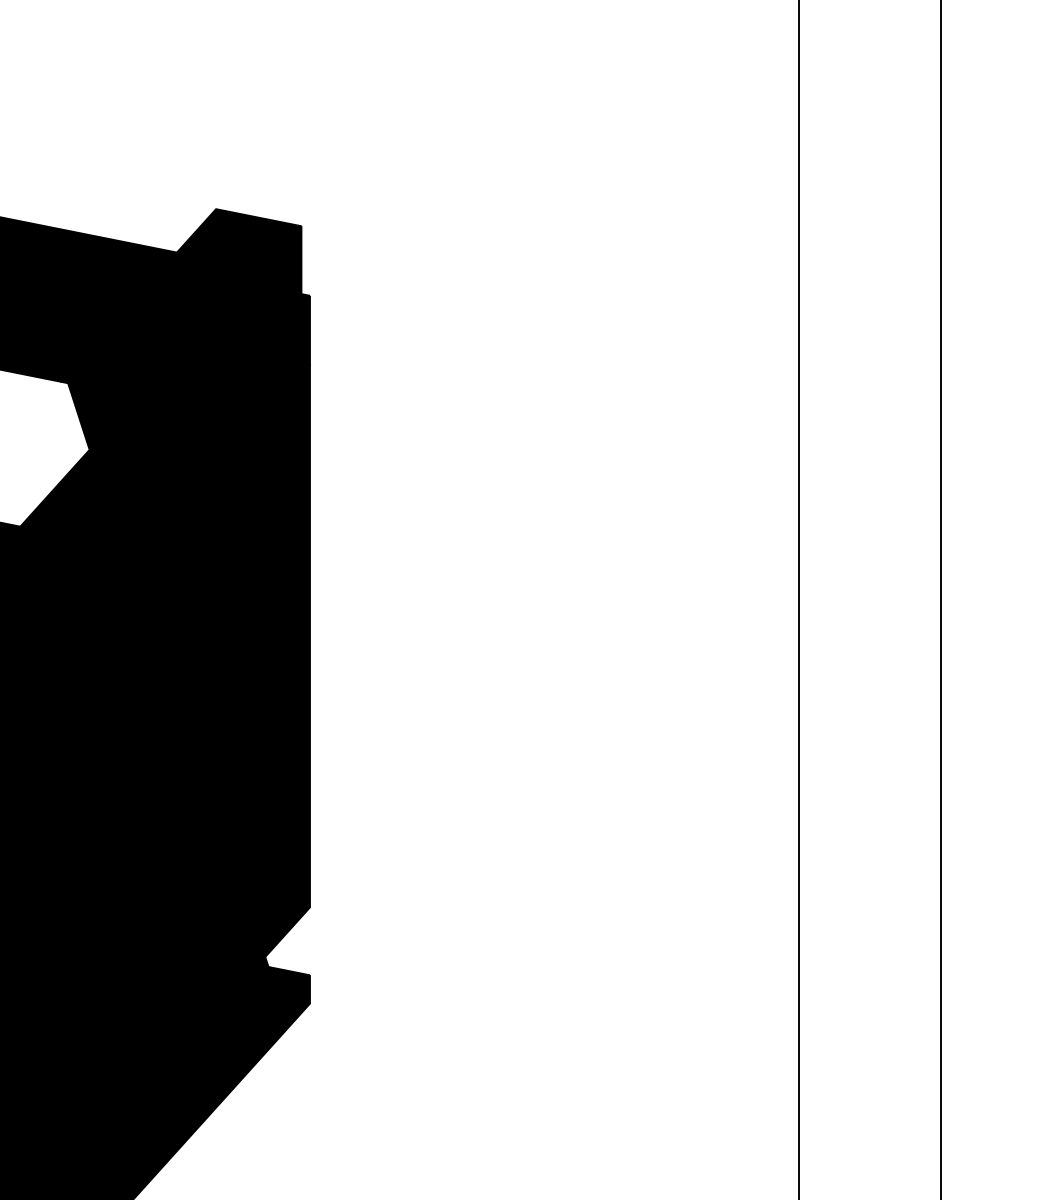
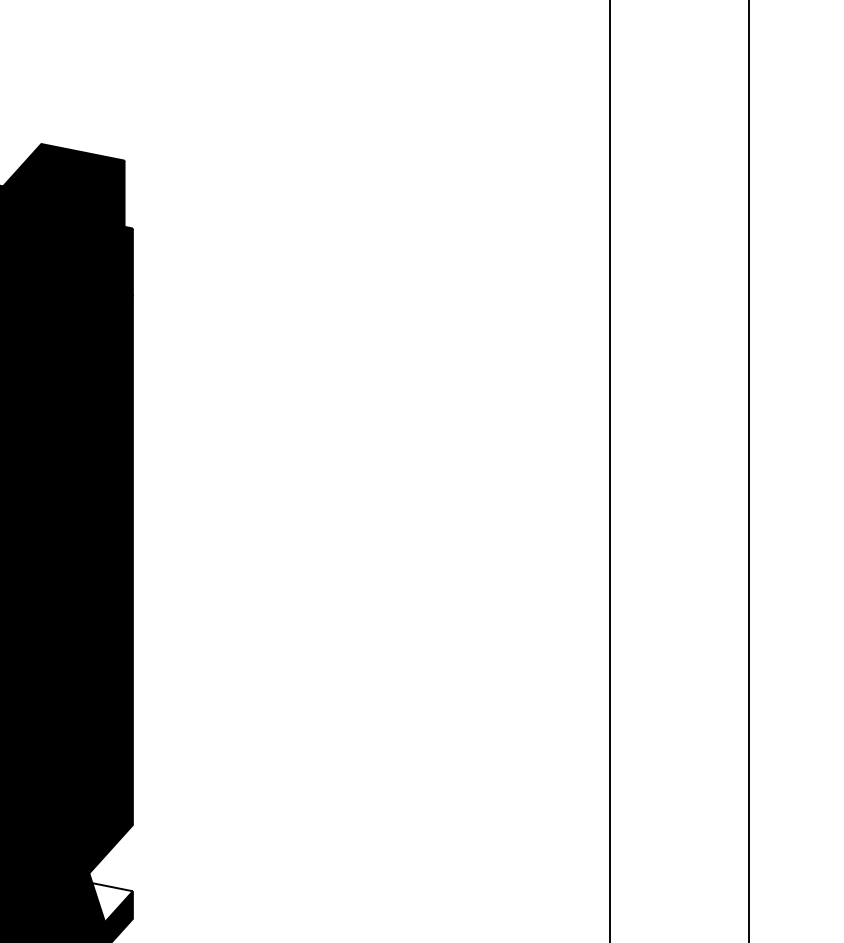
fill: (288, 986) -> (111, 902), removed

